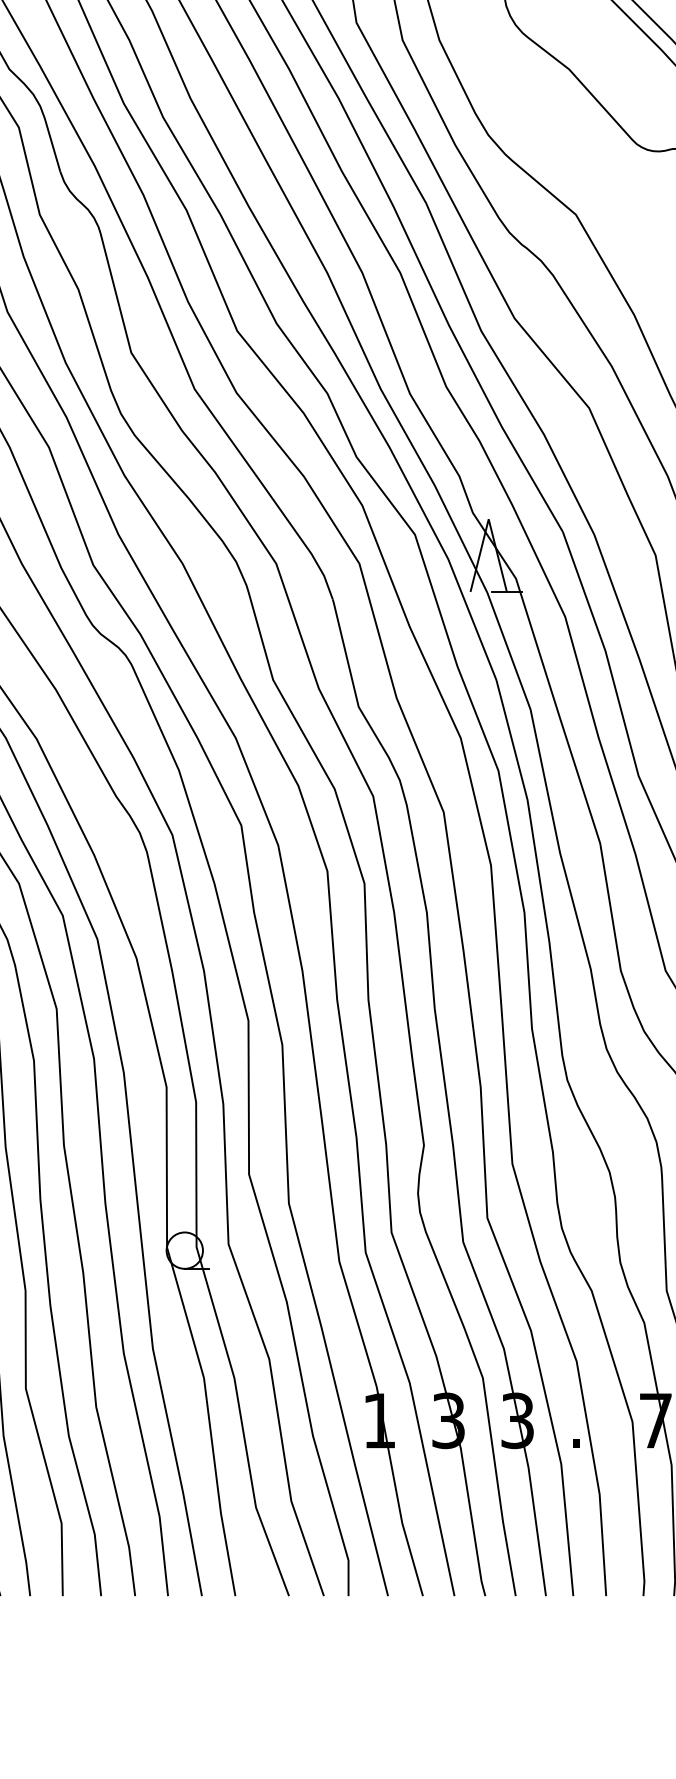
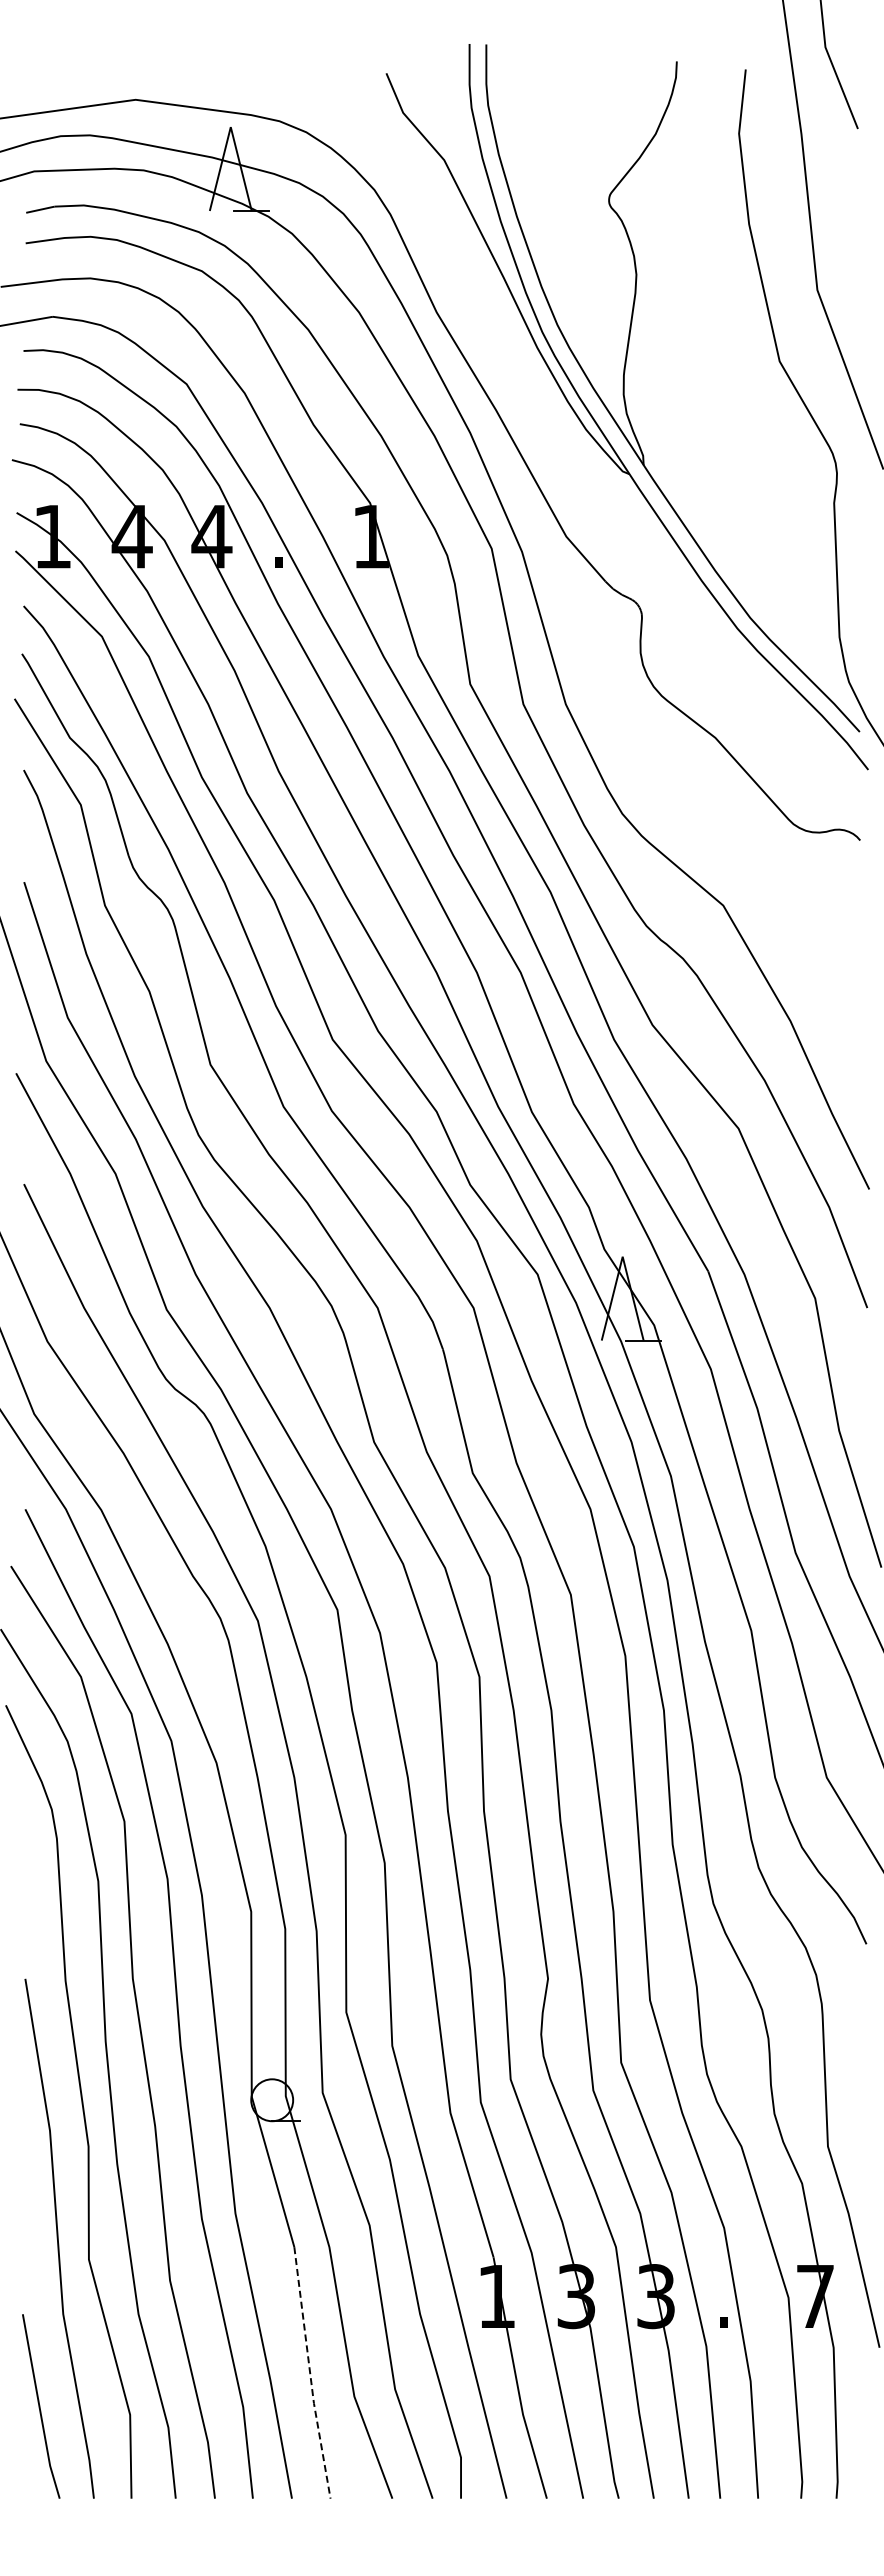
line: (218, 1487) -> (310, 2373), solid -> dashed

